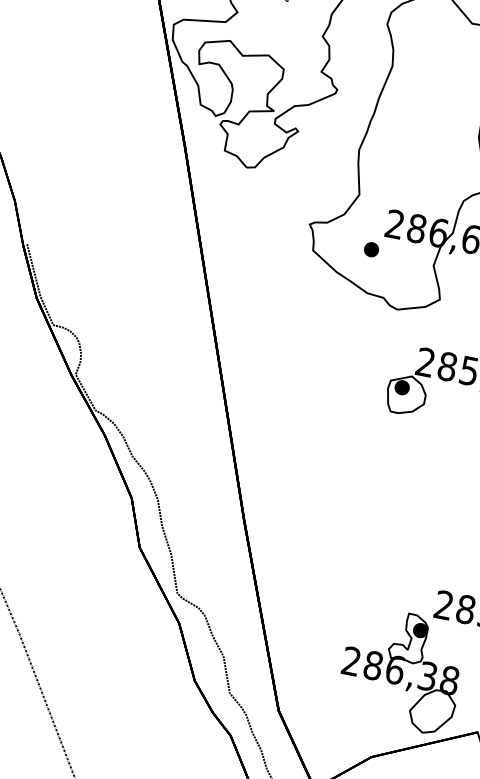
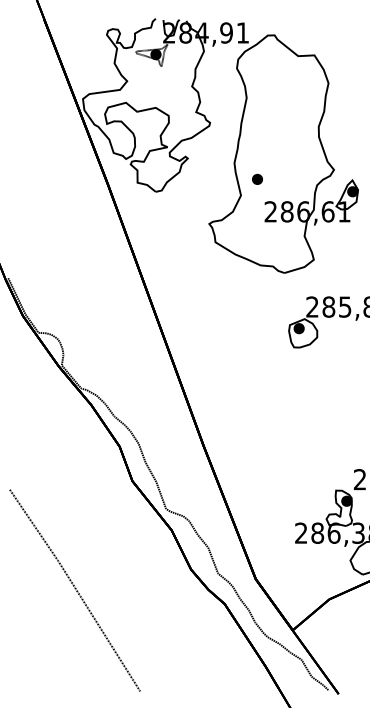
part: (371, 249) -> (257, 179), moved

